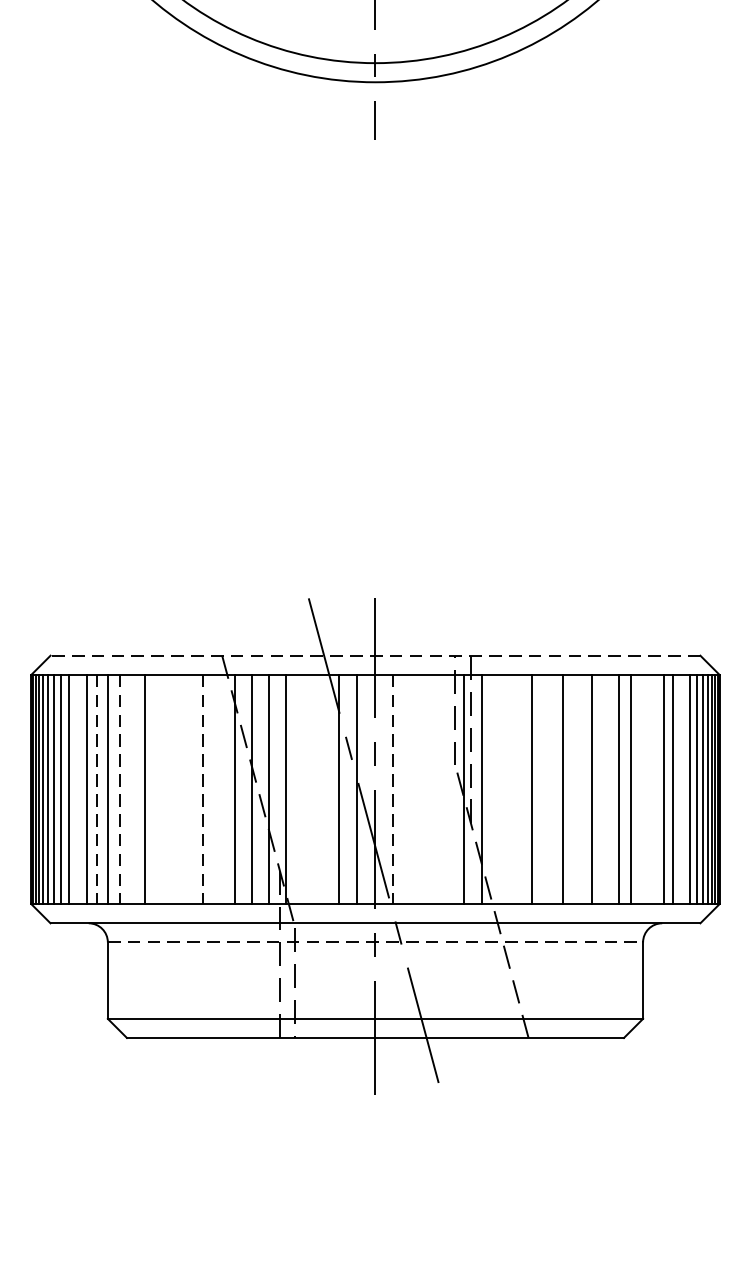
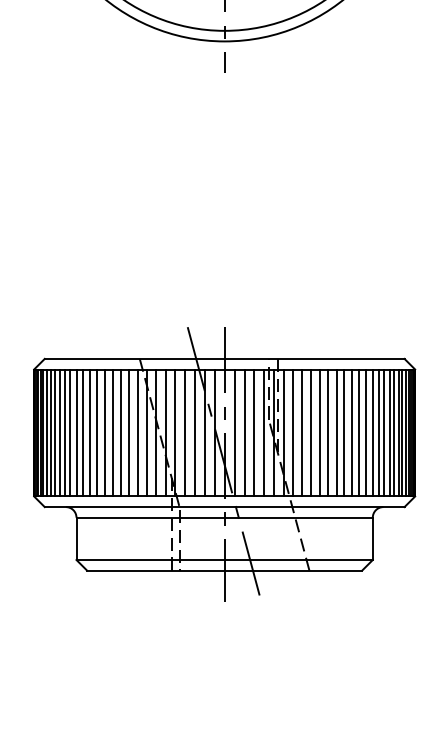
line: (375, 654) -> (224, 358), dashed -> solid
line: (77, 788) -> (59, 432), added
line: (131, 788) -> (89, 432), added
line: (158, 788) -> (104, 432), added
line: (172, 788) -> (112, 432), added
line: (187, 788) -> (120, 432), added
line: (219, 788) -> (138, 432), added
line: (302, 788) -> (184, 432), added
line: (321, 788) -> (194, 432), added
line: (411, 788) -> (244, 432), added
line: (429, 788) -> (254, 432), added
line: (447, 788) -> (264, 432), added
line: (498, 788) -> (292, 432), added
line: (516, 788) -> (302, 432), added
line: (546, 788) -> (319, 432), added
line: (577, 788) -> (336, 432), added
line: (606, 788) -> (352, 432), added
line: (642, 788) -> (372, 432), added
line: (653, 788) -> (378, 432), added
line: (682, 788) -> (394, 432), added
line: (97, 790) -> (70, 433), dashed -> solid
line: (120, 790) -> (83, 433), dashed -> solid
line: (203, 790) -> (129, 433), dashed -> solid
line: (393, 790) -> (234, 433), dashed -> solid
line: (376, 942) -> (225, 517), dashed -> solid

